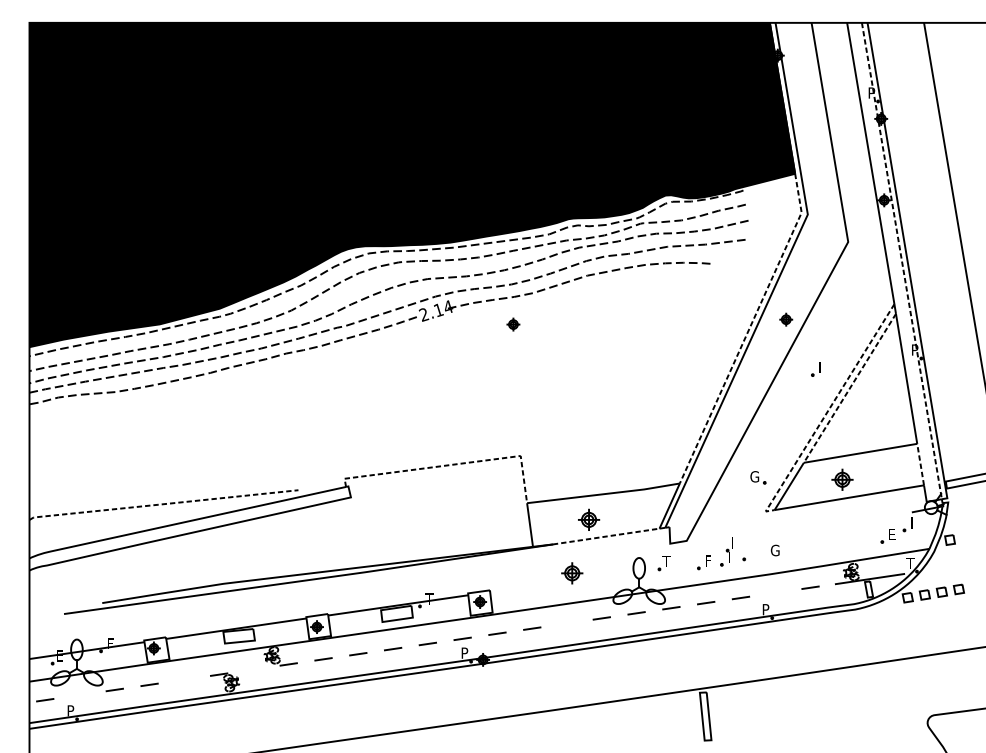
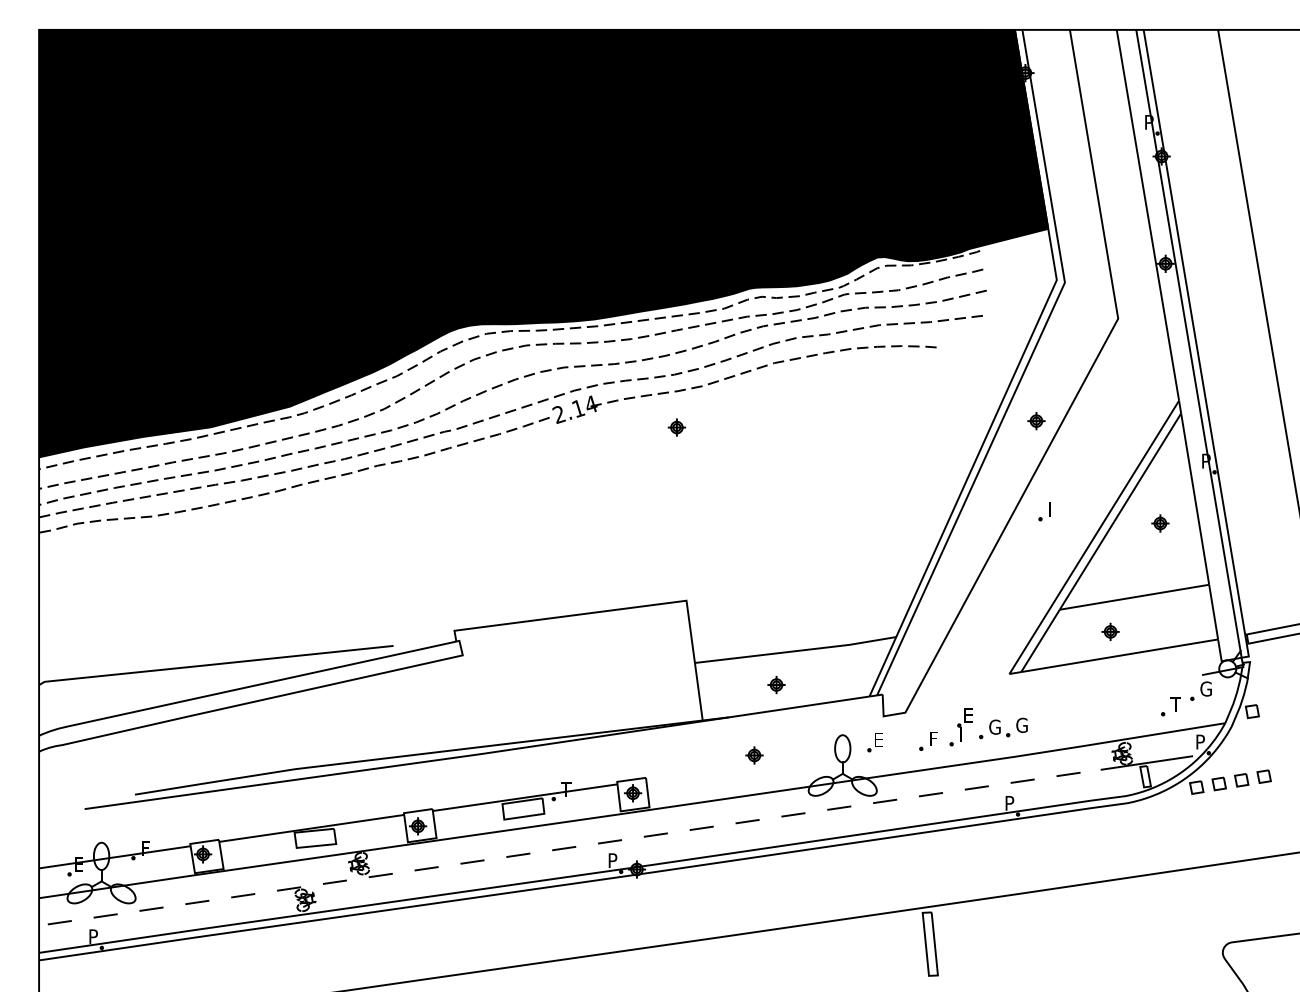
line: (901, 260) -> (1188, 343), dashed -> solid
line: (749, 329) -> (987, 434), dashed -> solid
part: (815, 369) -> (1044, 511), moved
line: (849, 389) -> (1120, 512), dashed -> solid
part: (880, 397) -> (1160, 523), added
line: (827, 412) -> (1090, 543), dashed -> solid
line: (452, 464) -> (596, 612), dashed -> solid
line: (920, 464) -> (1213, 612), dashed -> solid
part: (758, 477) -> (999, 728), moved
part: (842, 479) -> (1110, 631), size x0.62
line: (163, 504) -> (215, 664), dashed -> solid
part: (588, 519) -> (776, 684), size x0.62
text: (914, 522) -> (1205, 688), I -> G
text: (891, 534) -> (1175, 704), E -> T
line: (606, 536) -> (799, 706), dashed -> solid
text: (735, 543) -> (969, 715), I -> E
text: (666, 561) -> (878, 739), T -> E
text: (910, 562) -> (1200, 741), T -> P
part: (572, 573) -> (754, 755), size x0.62
line: (775, 592) -> (1022, 780), added
line: (566, 623) -> (747, 821), added
line: (253, 668) -> (334, 881), added
line: (184, 679) -> (243, 895), added
line: (79, 694) -> (105, 915), added

